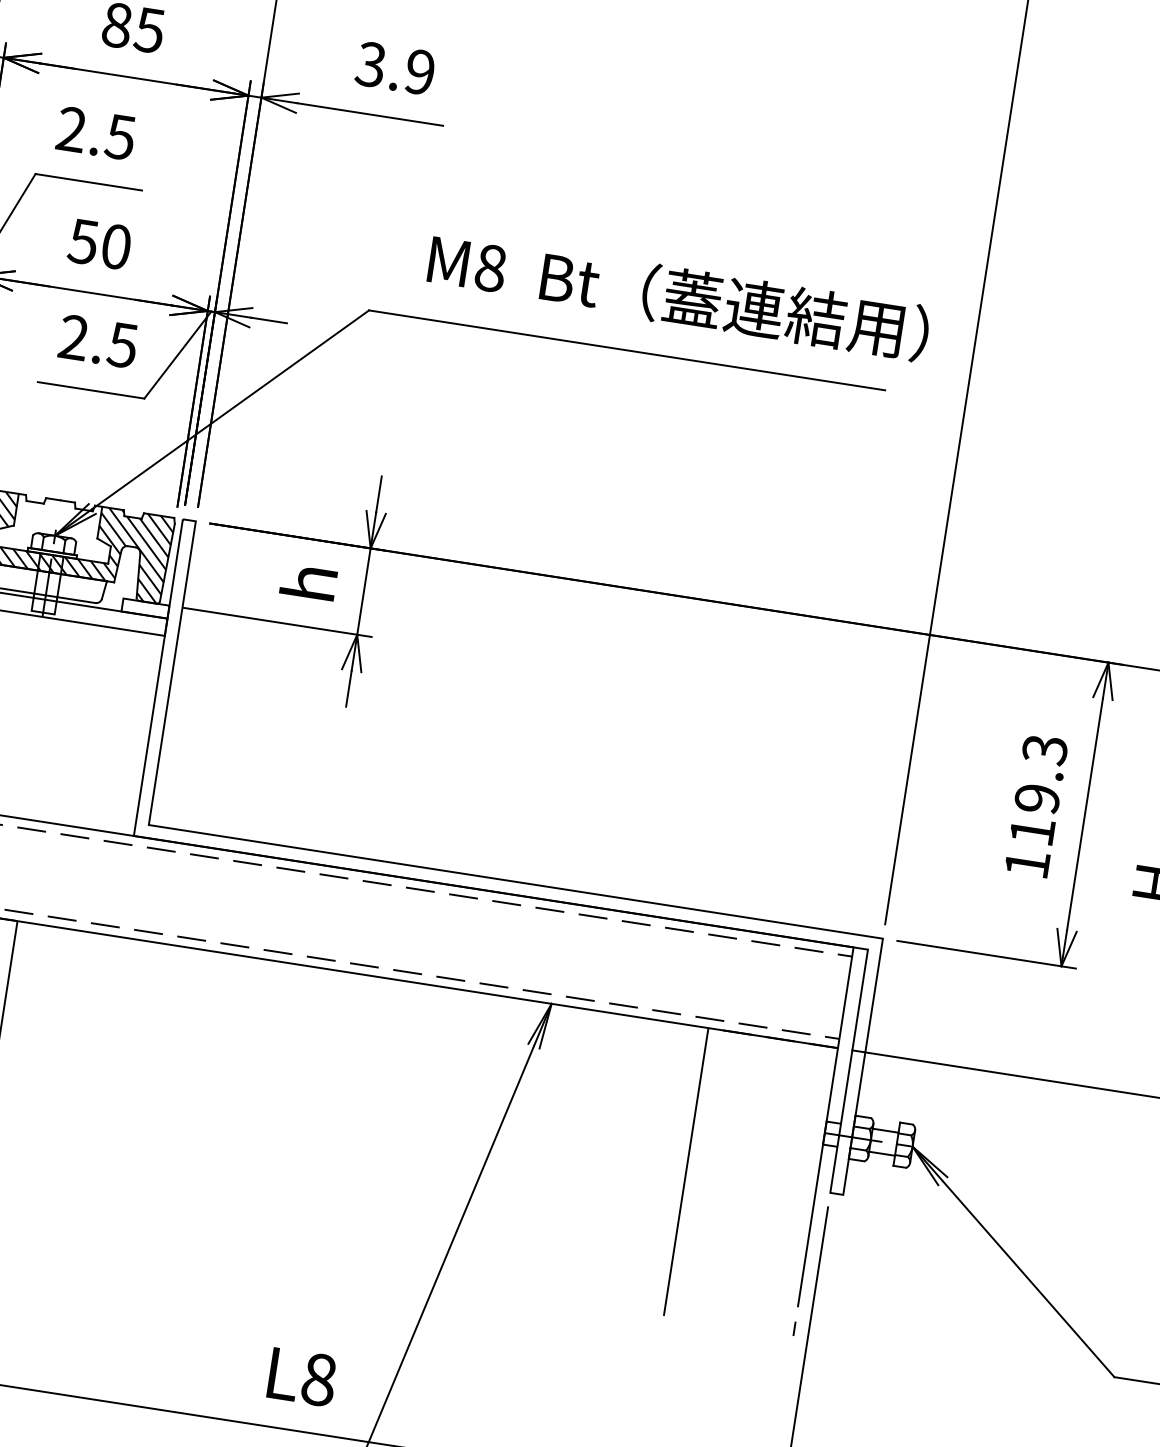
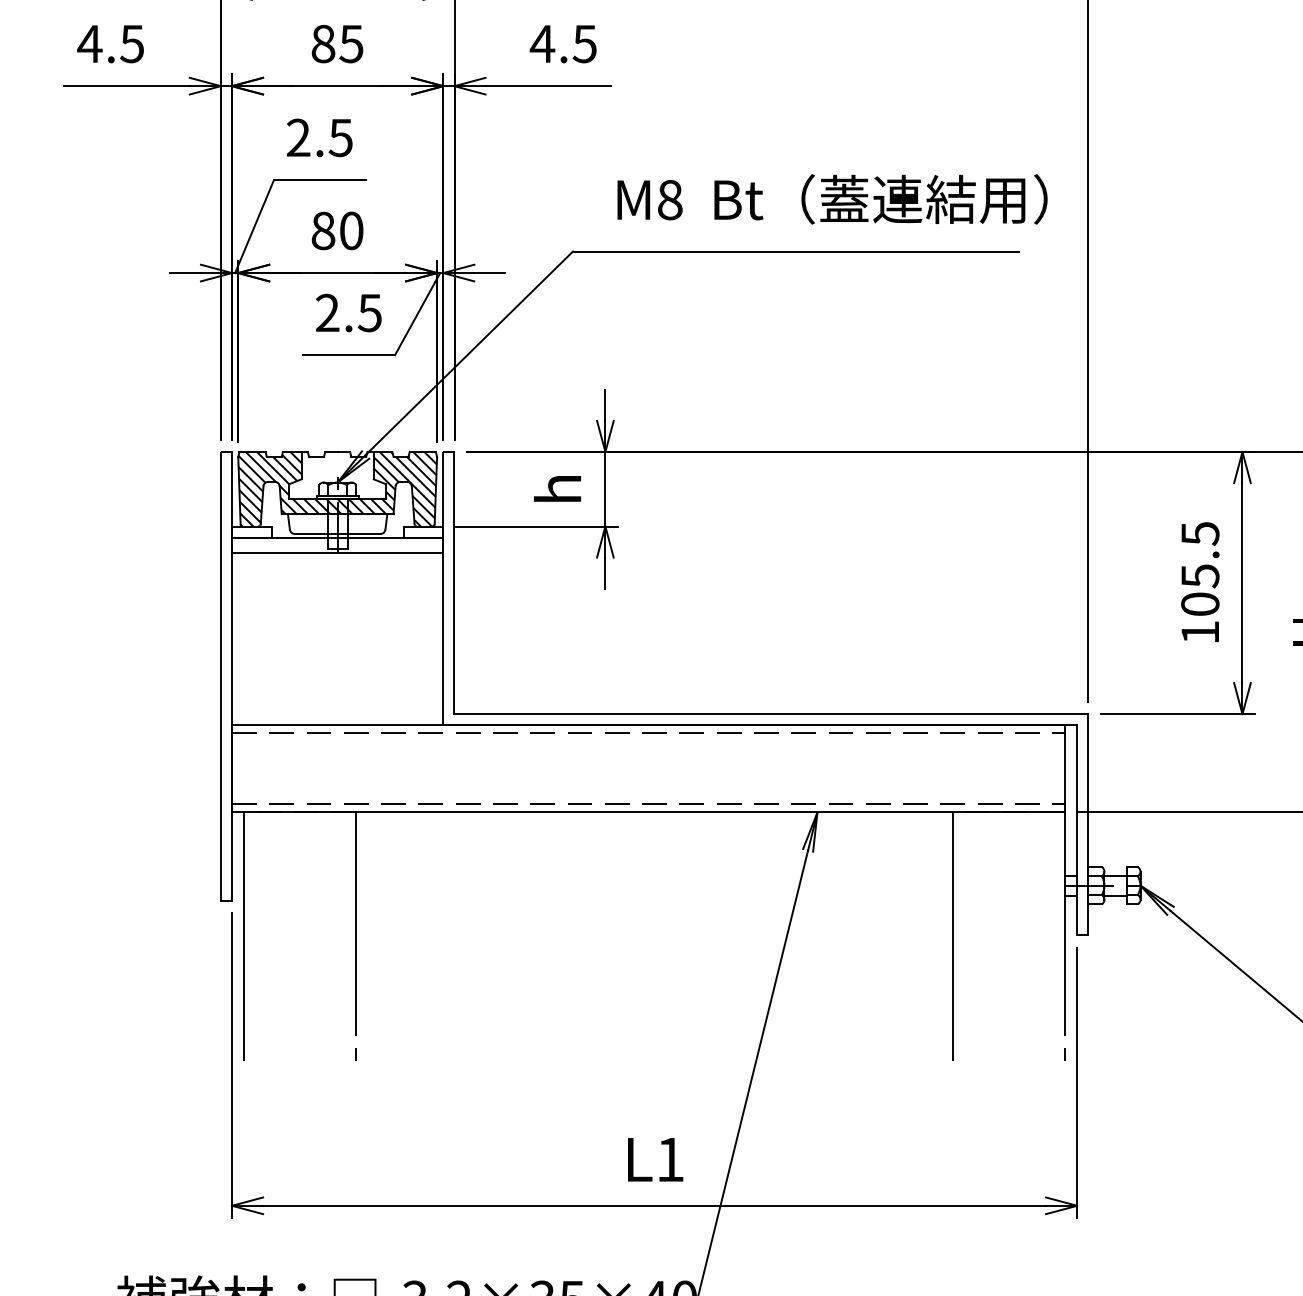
text: (394, 67) -> (562, 43), 3.9 -> 4.5
text: (83, 241) -> (323, 230), 50 -> 80
text: (1038, 790) -> (1200, 568), 119.3 -> 105.5
text: (319, 1379) -> (670, 1159), L8 -> L1

